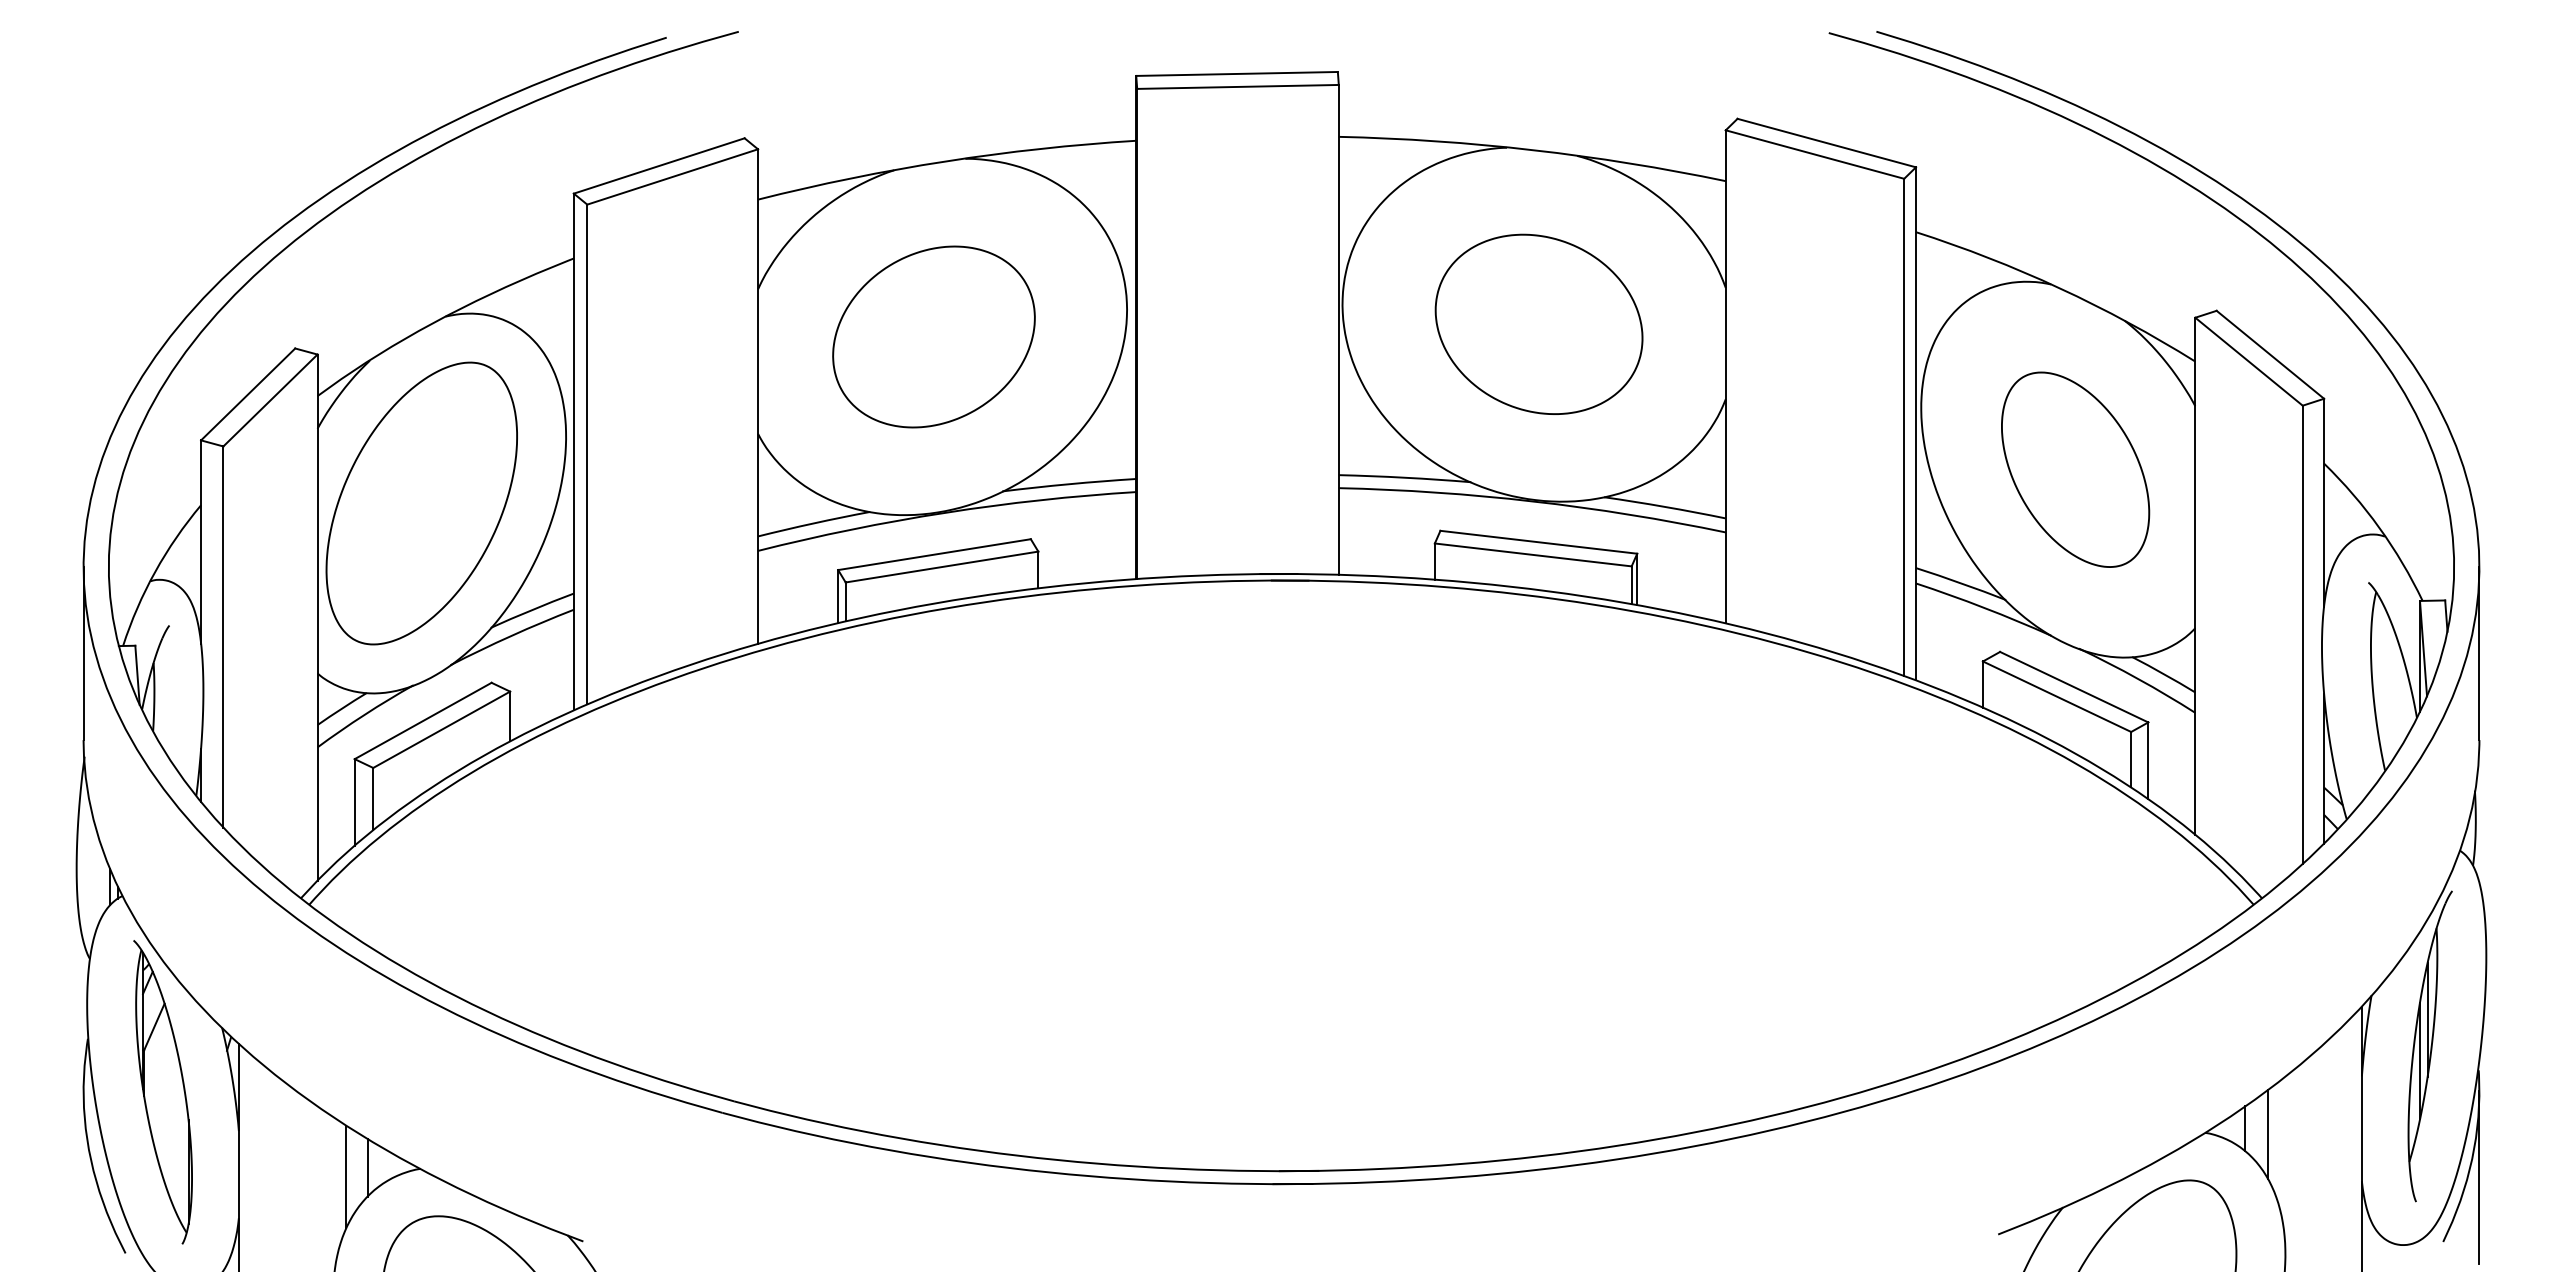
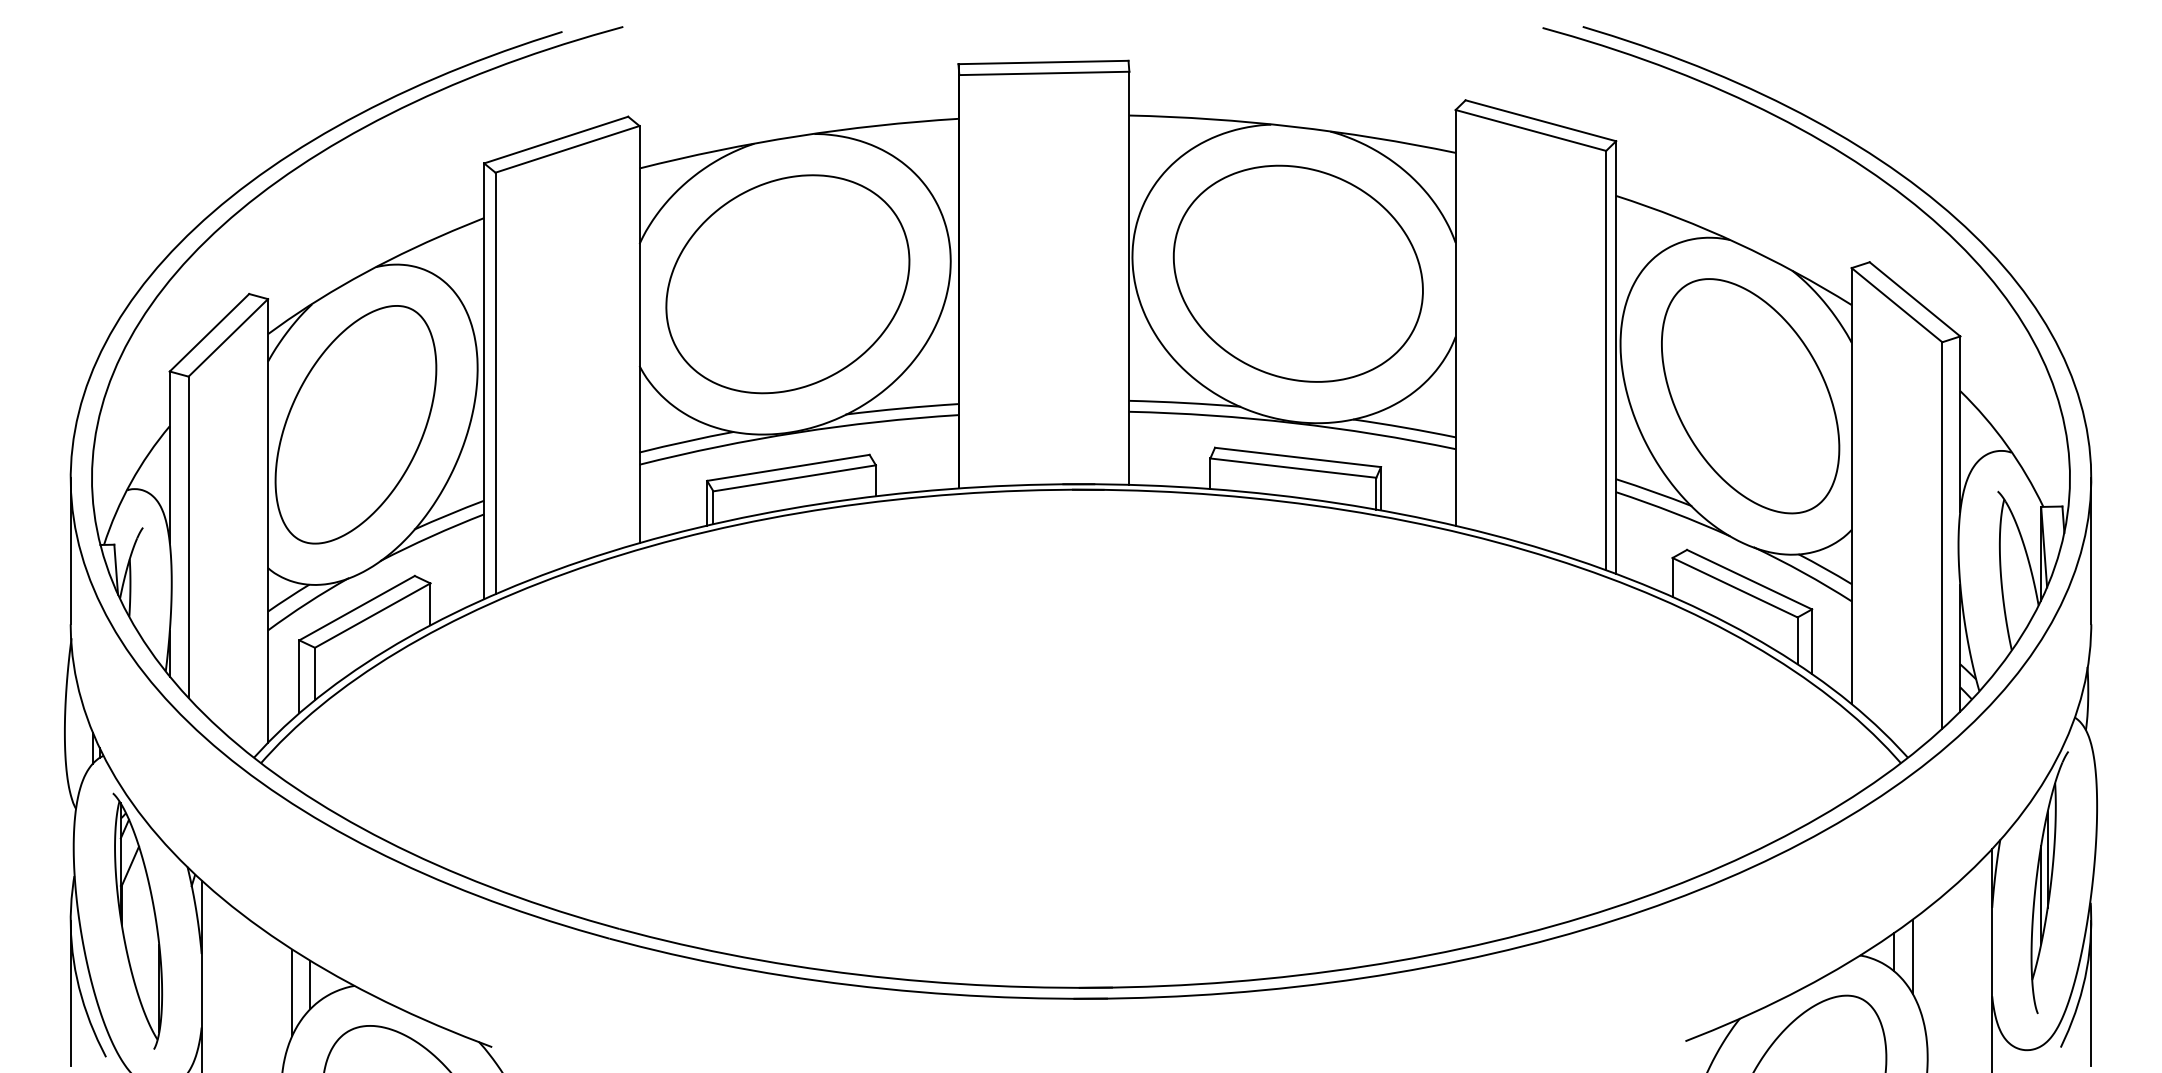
part: (1538, 324) -> (1297, 273), size x1.43
part: (933, 337) -> (787, 284), size x1.43
part: (2075, 470) -> (1750, 396), size x1.43
line: (83, 1177) -> (70, 993), added

